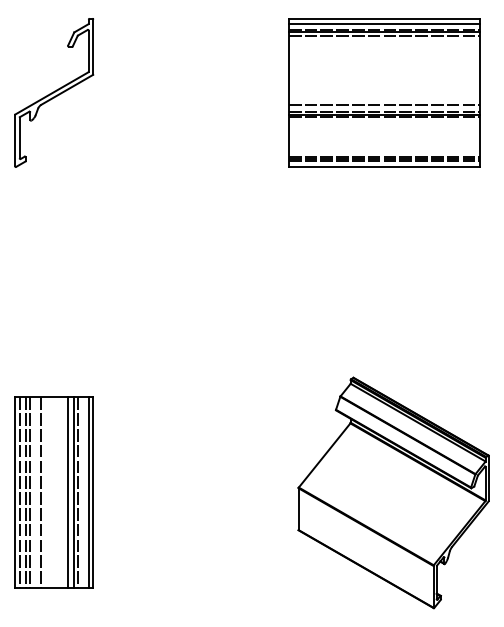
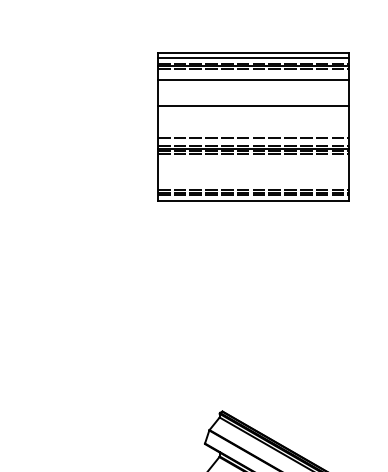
line: (383, 46) -> (252, 80), added
line: (383, 72) -> (252, 106), added
line: (383, 120) -> (252, 154), added

